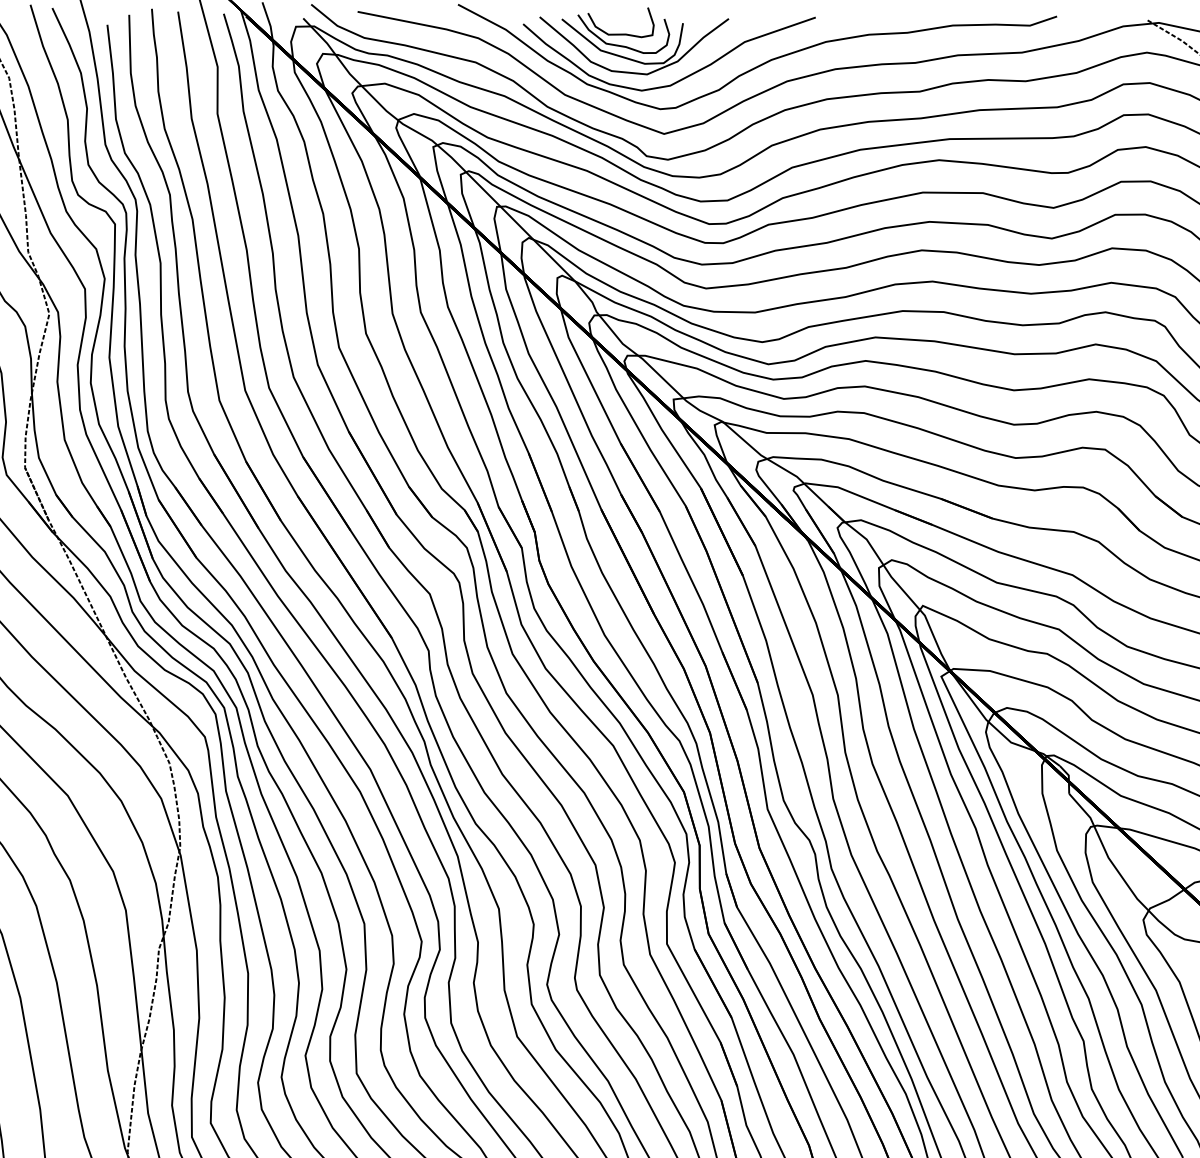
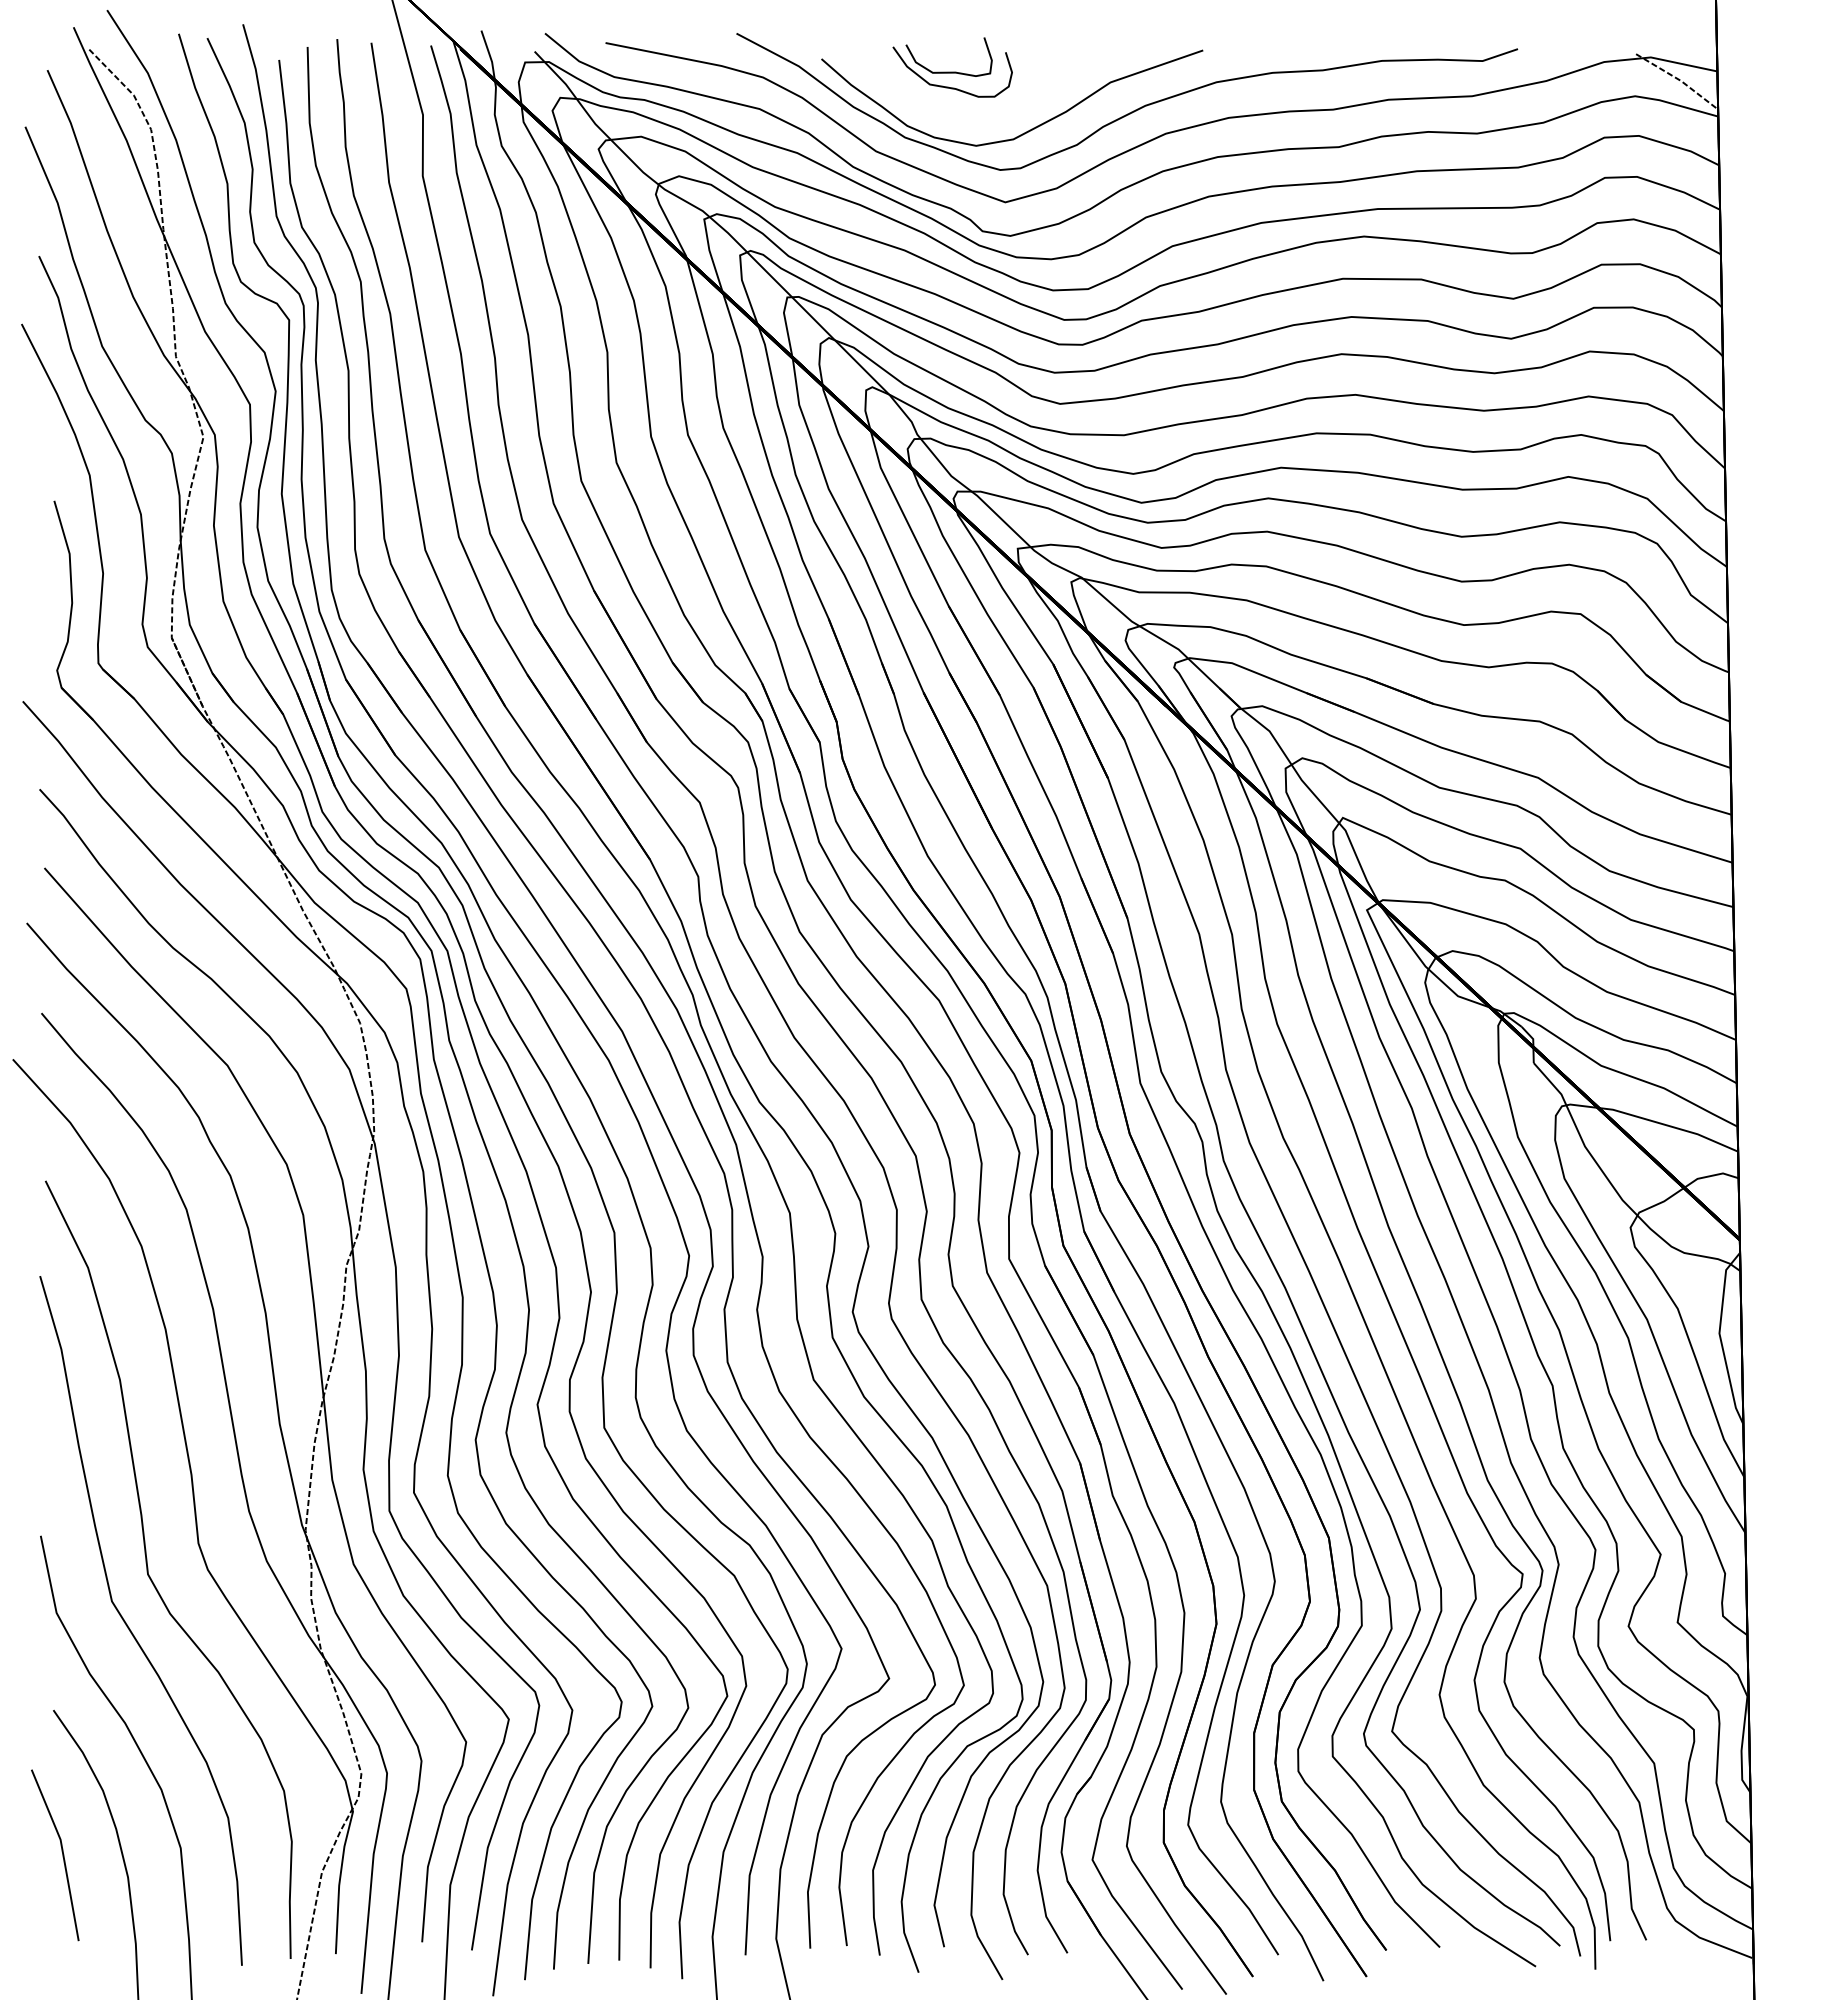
part: (629, 58) -> (960, 103), removed

